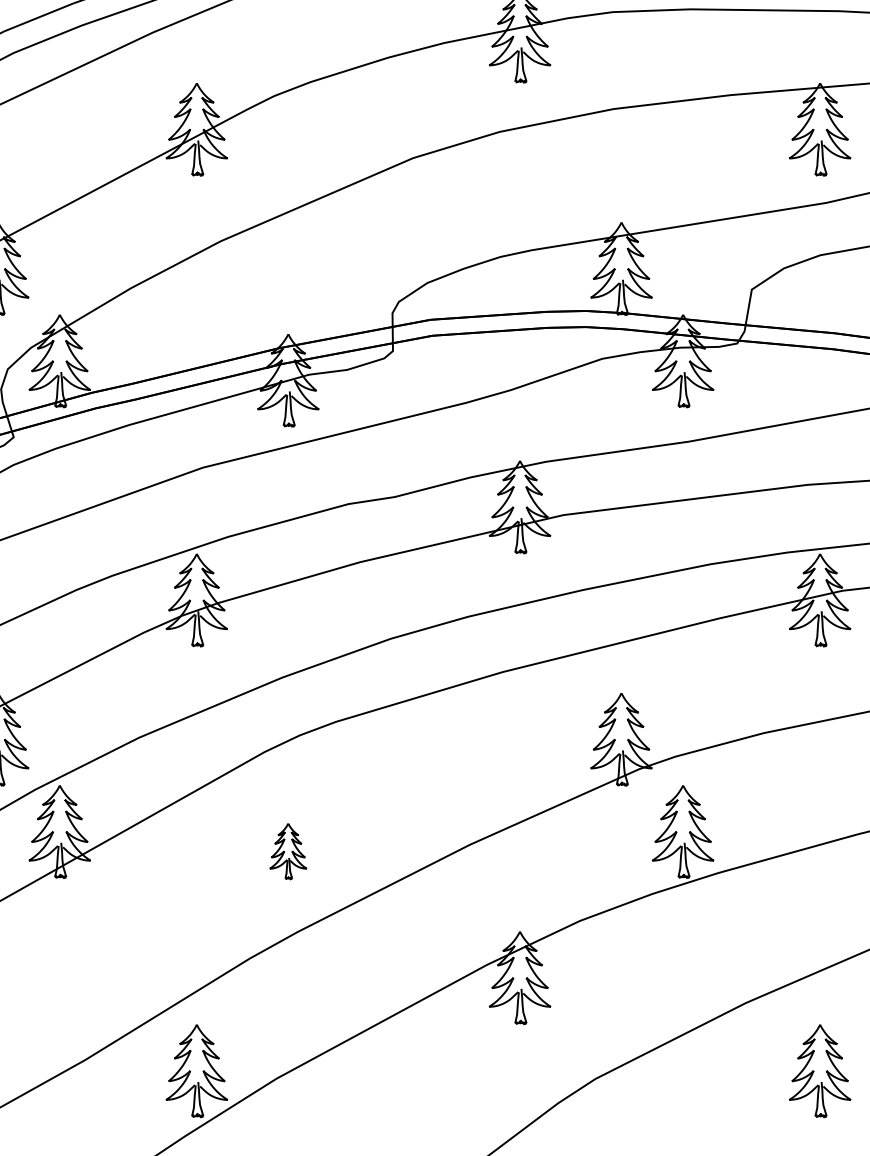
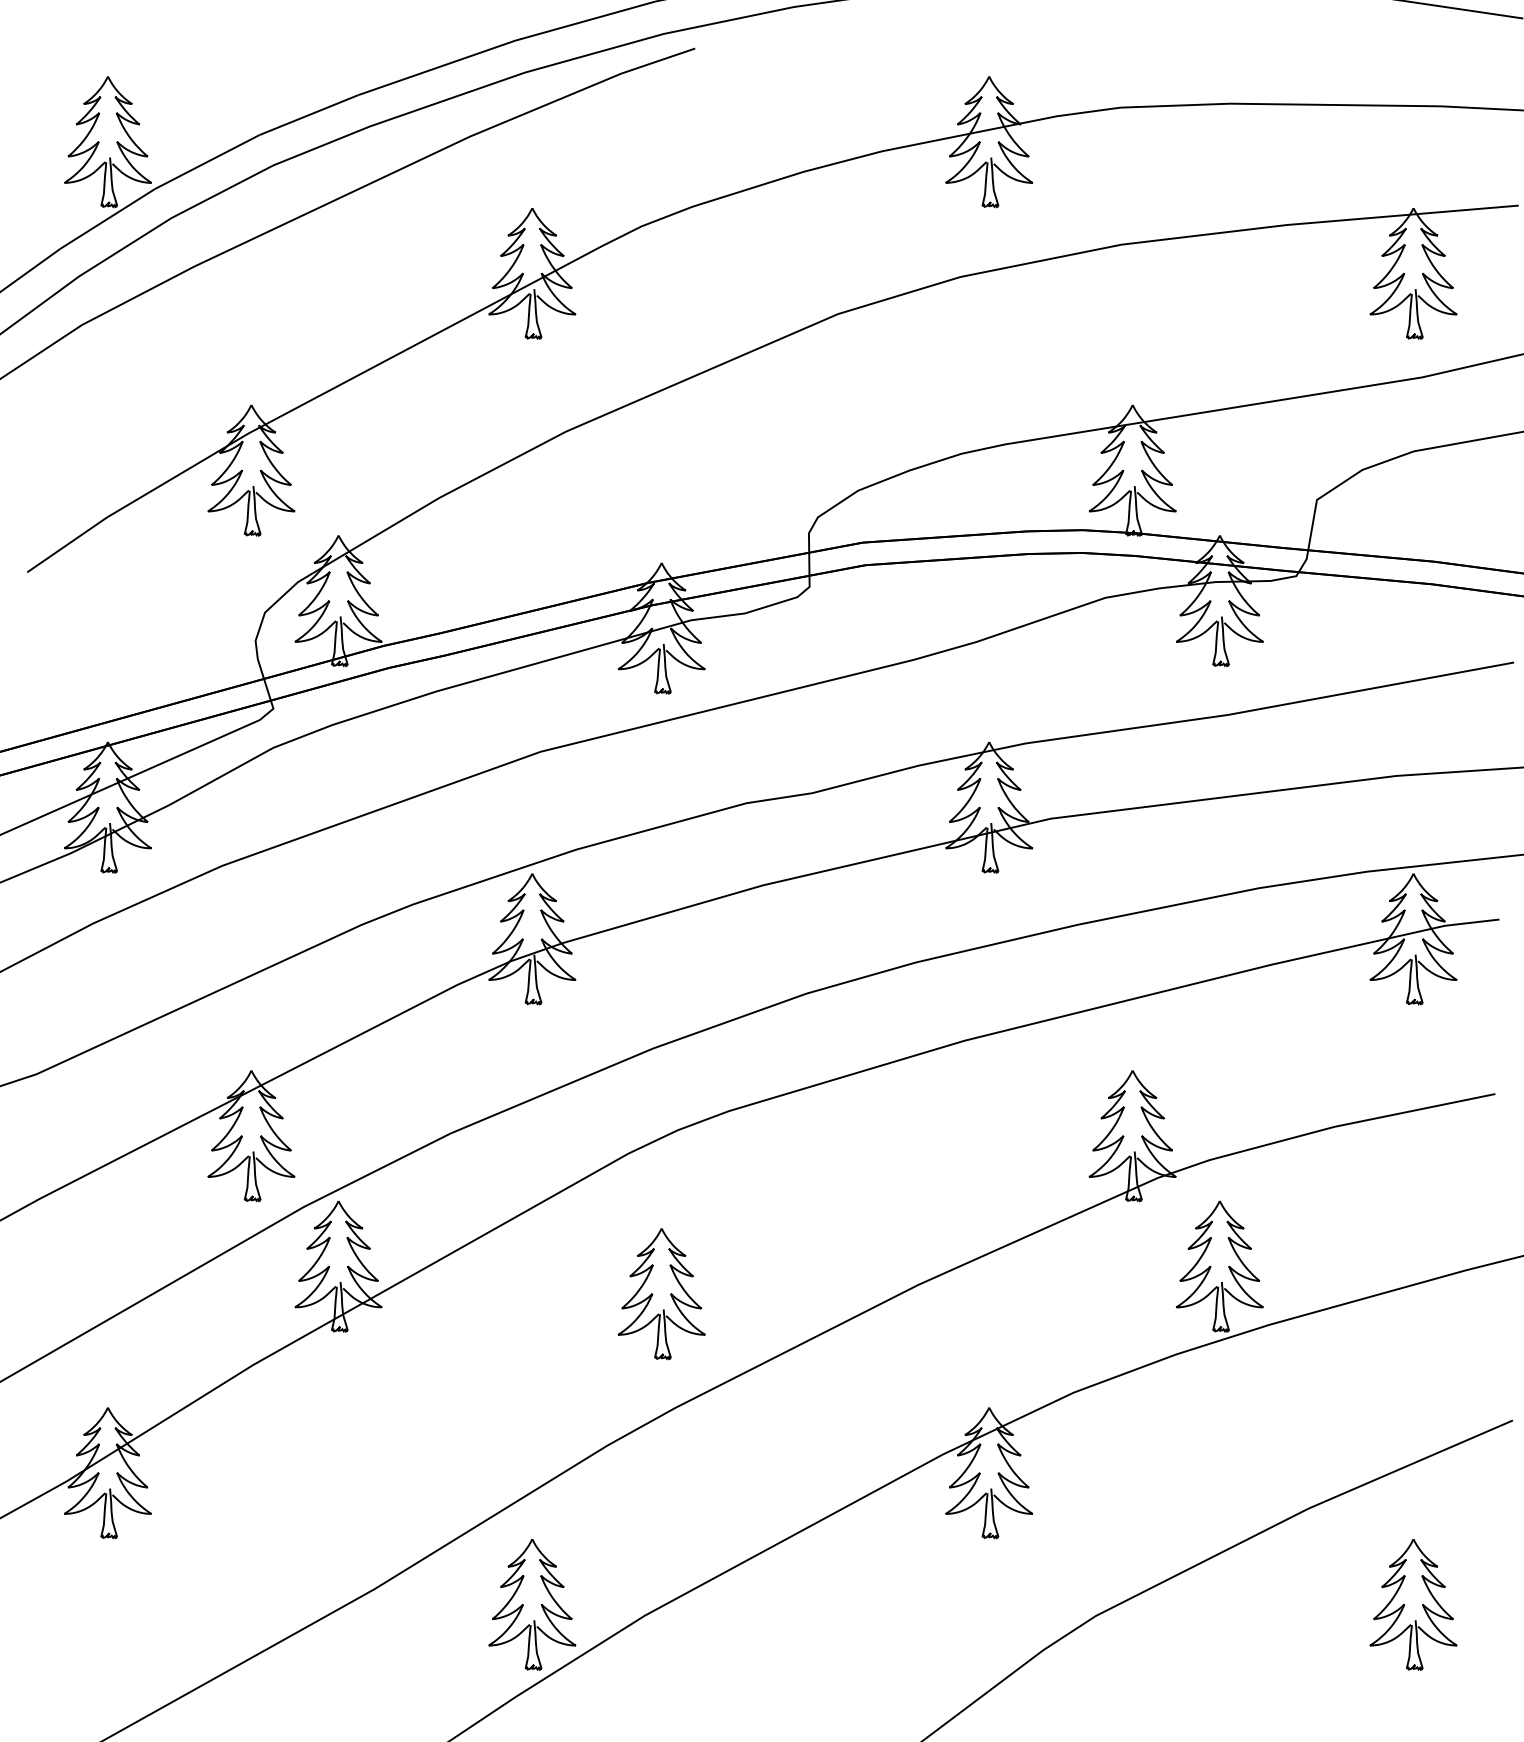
part: (288, 851) -> (661, 1294), size x1.67

